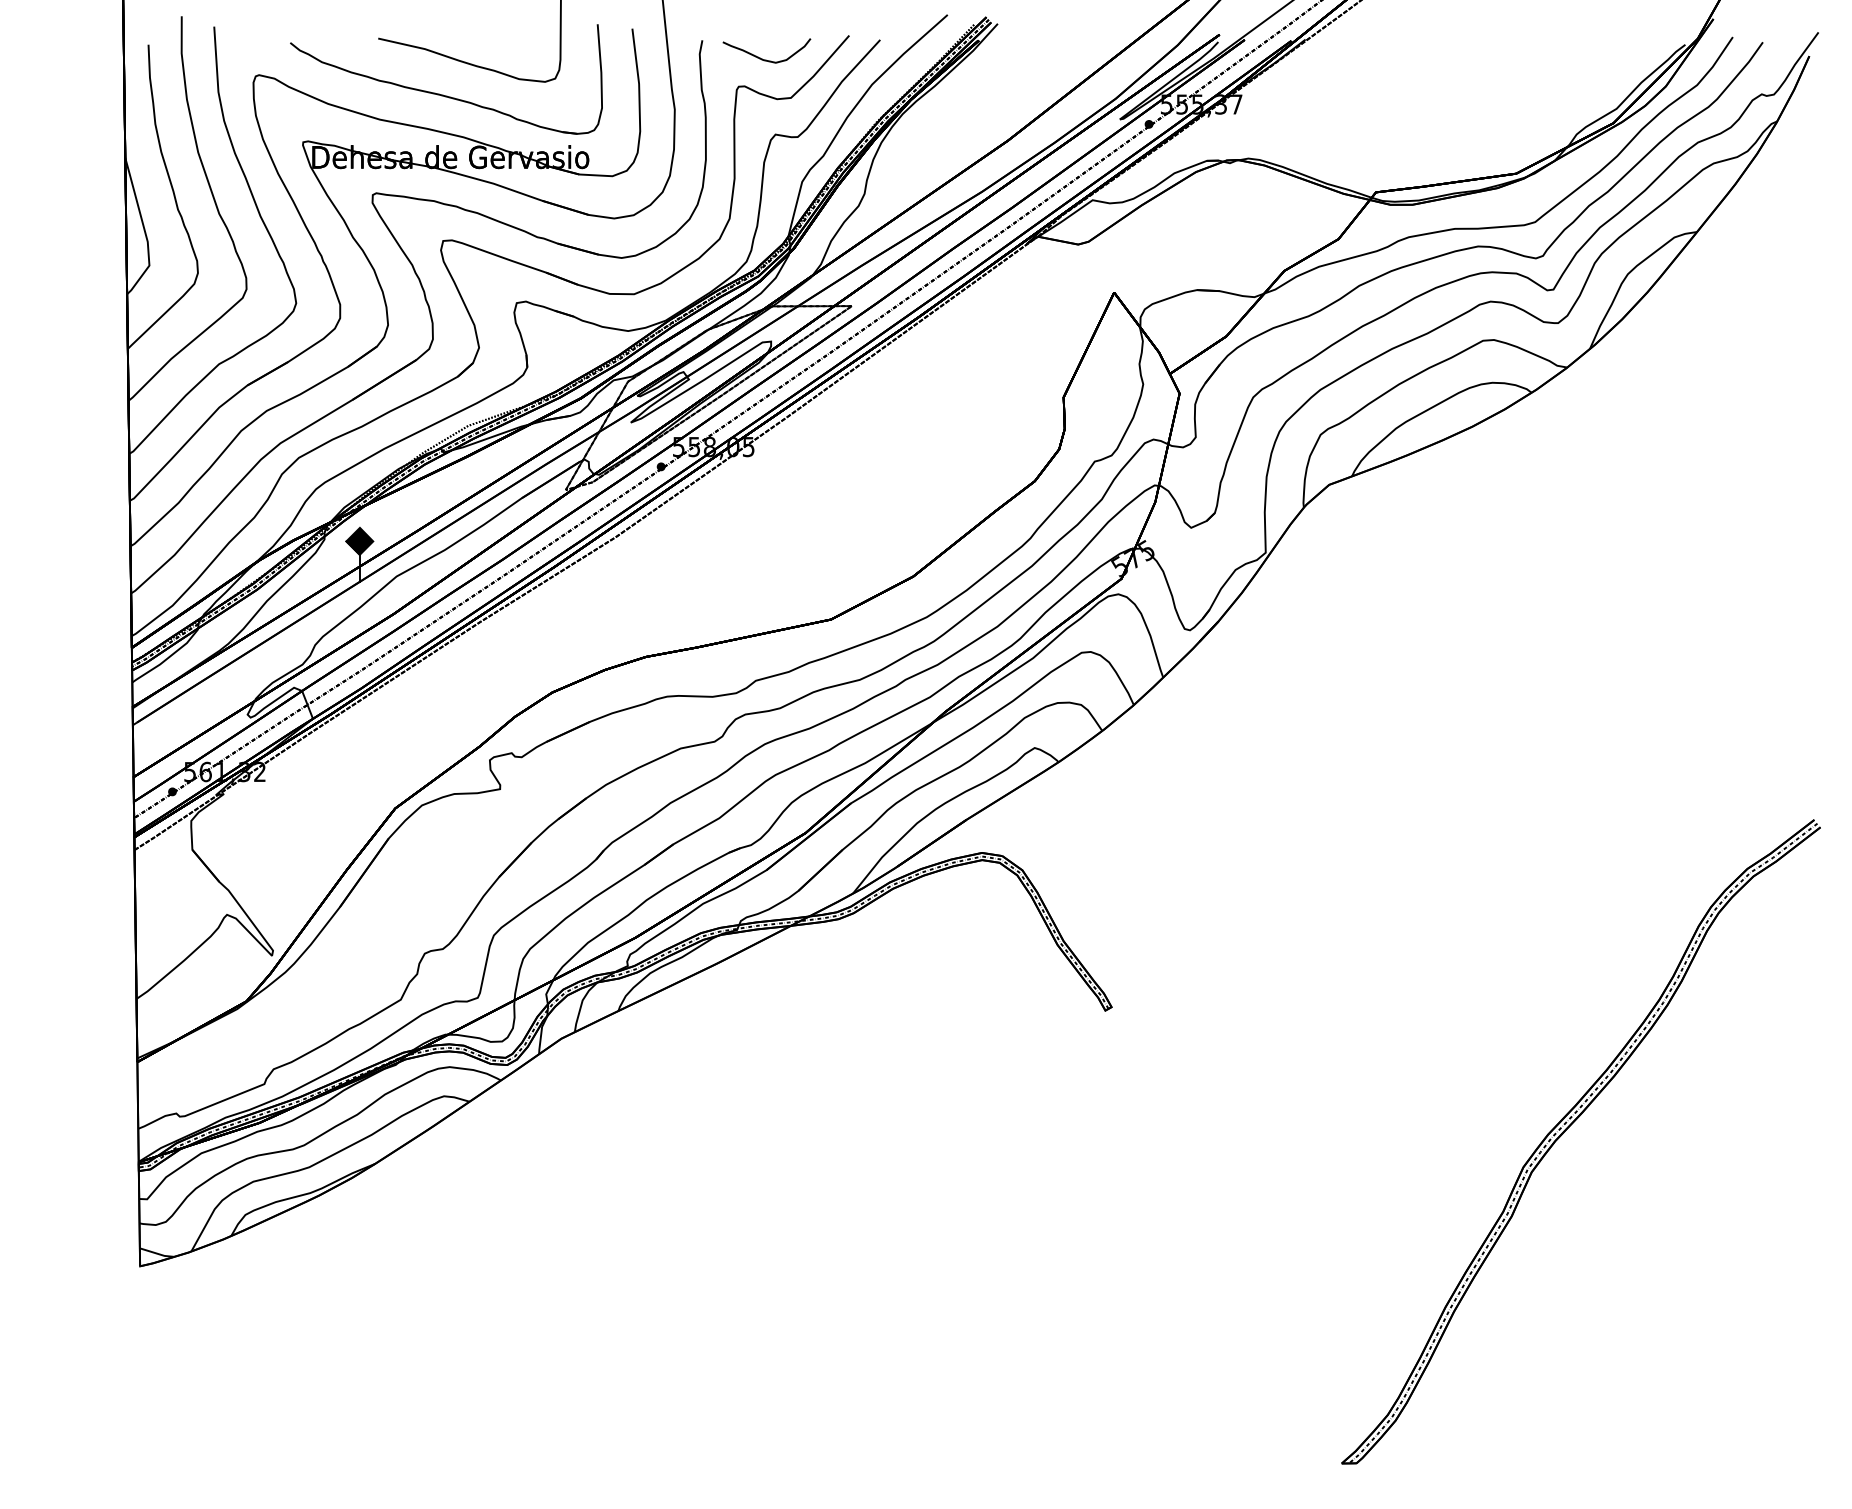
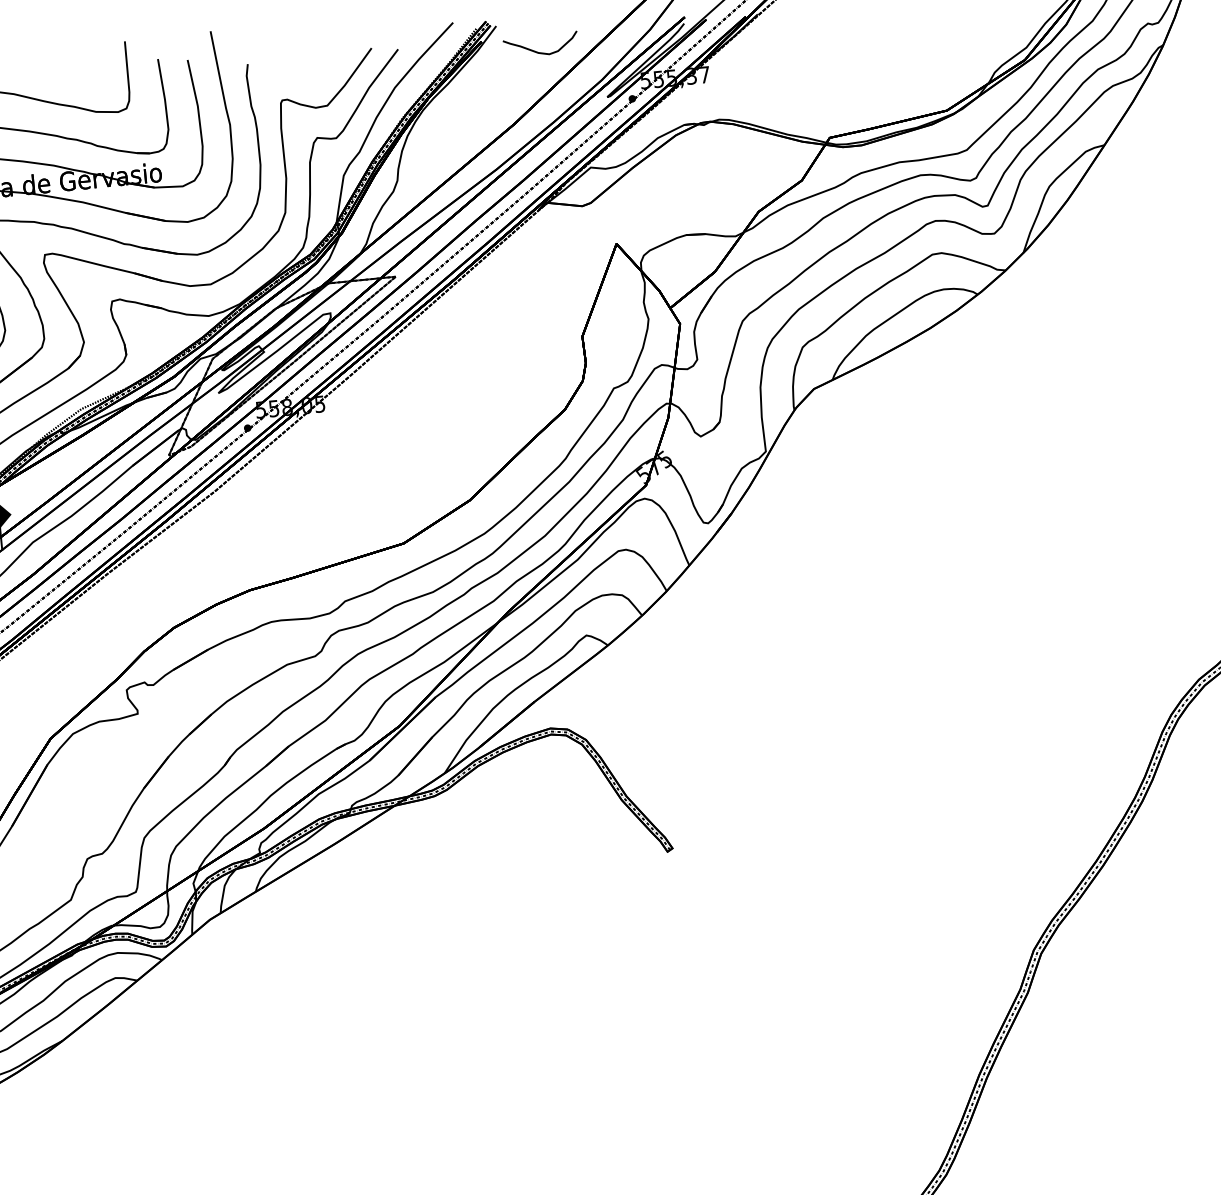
curve: (762, 58) -> (537, 51), moved

